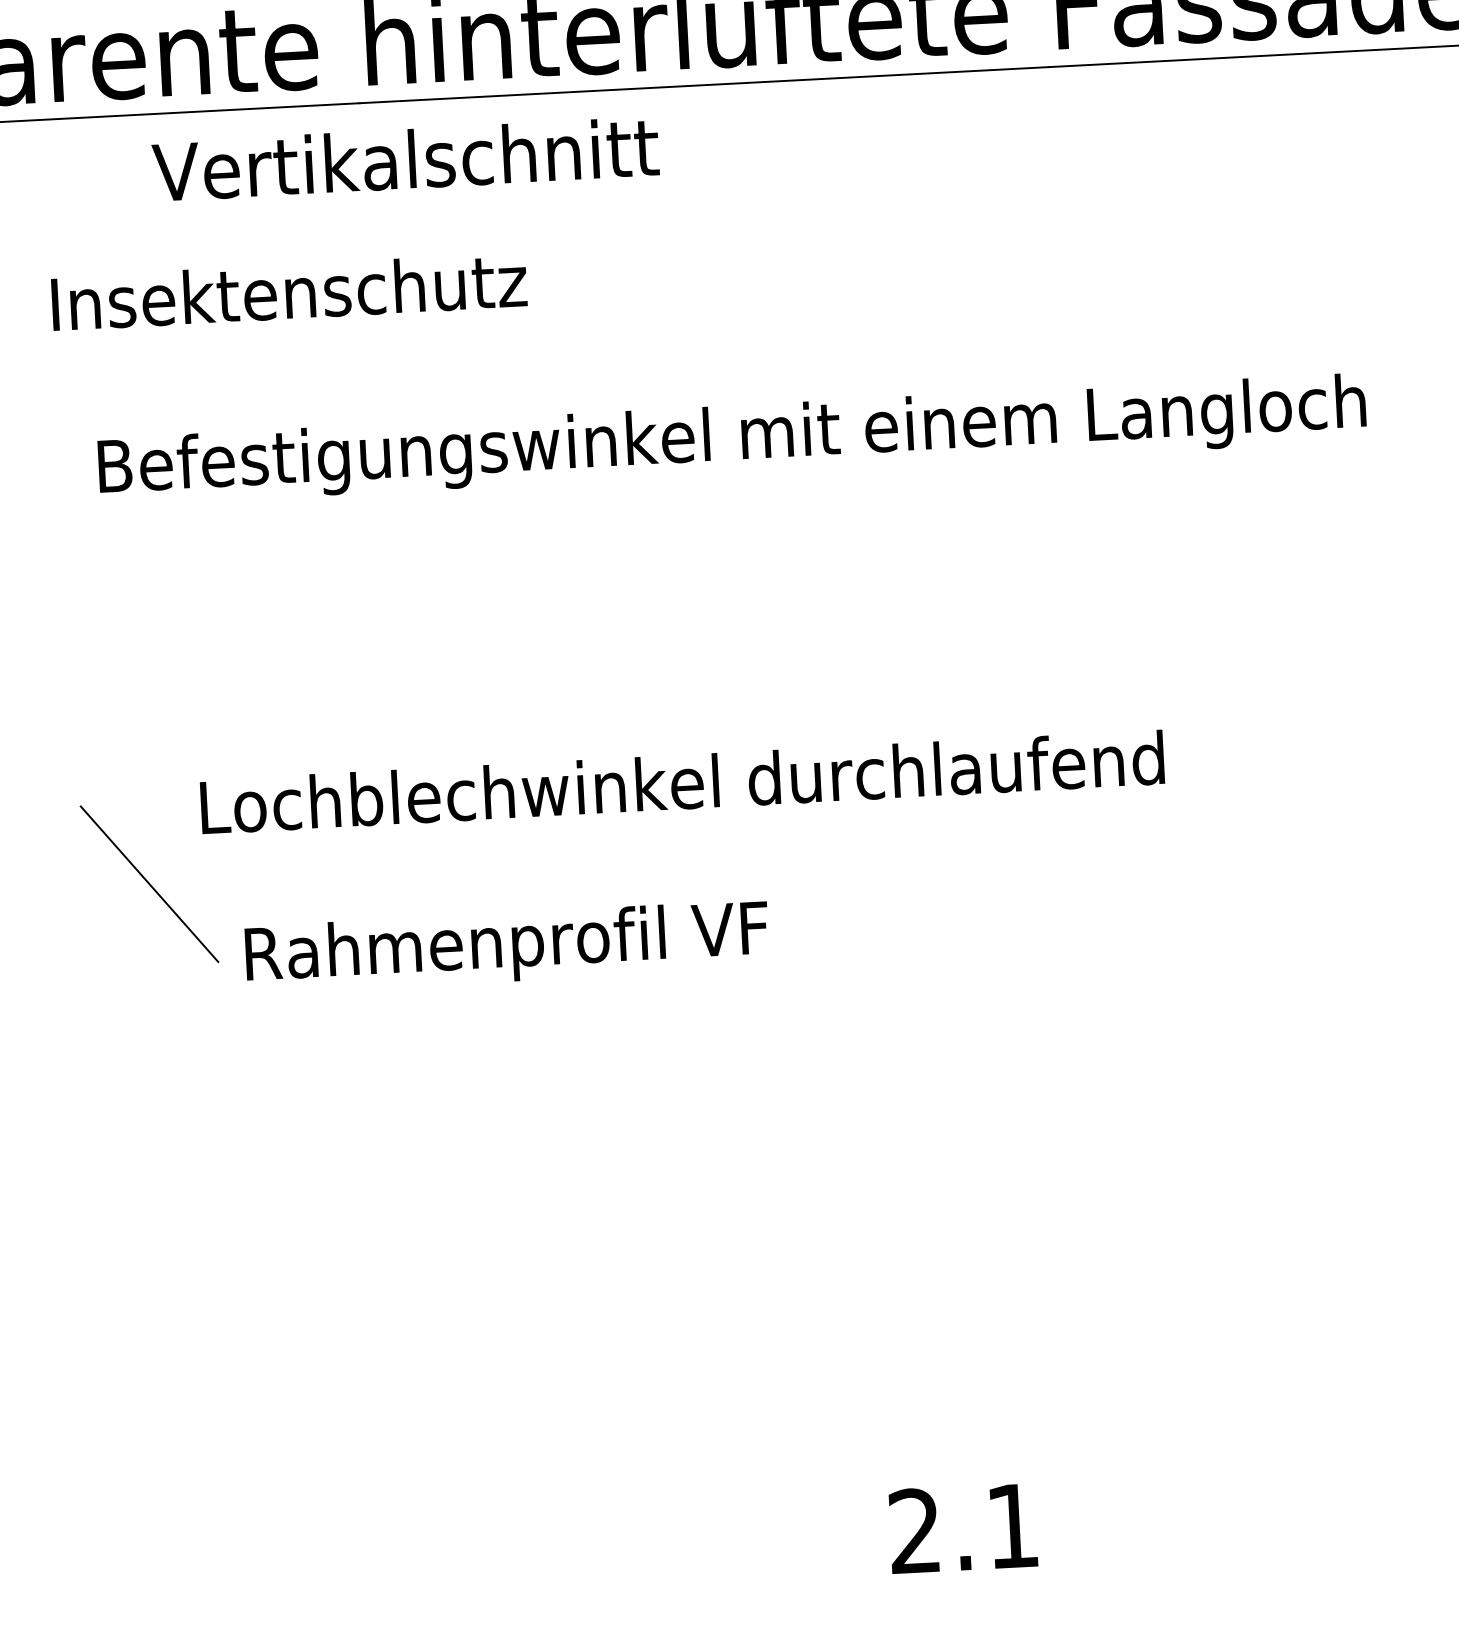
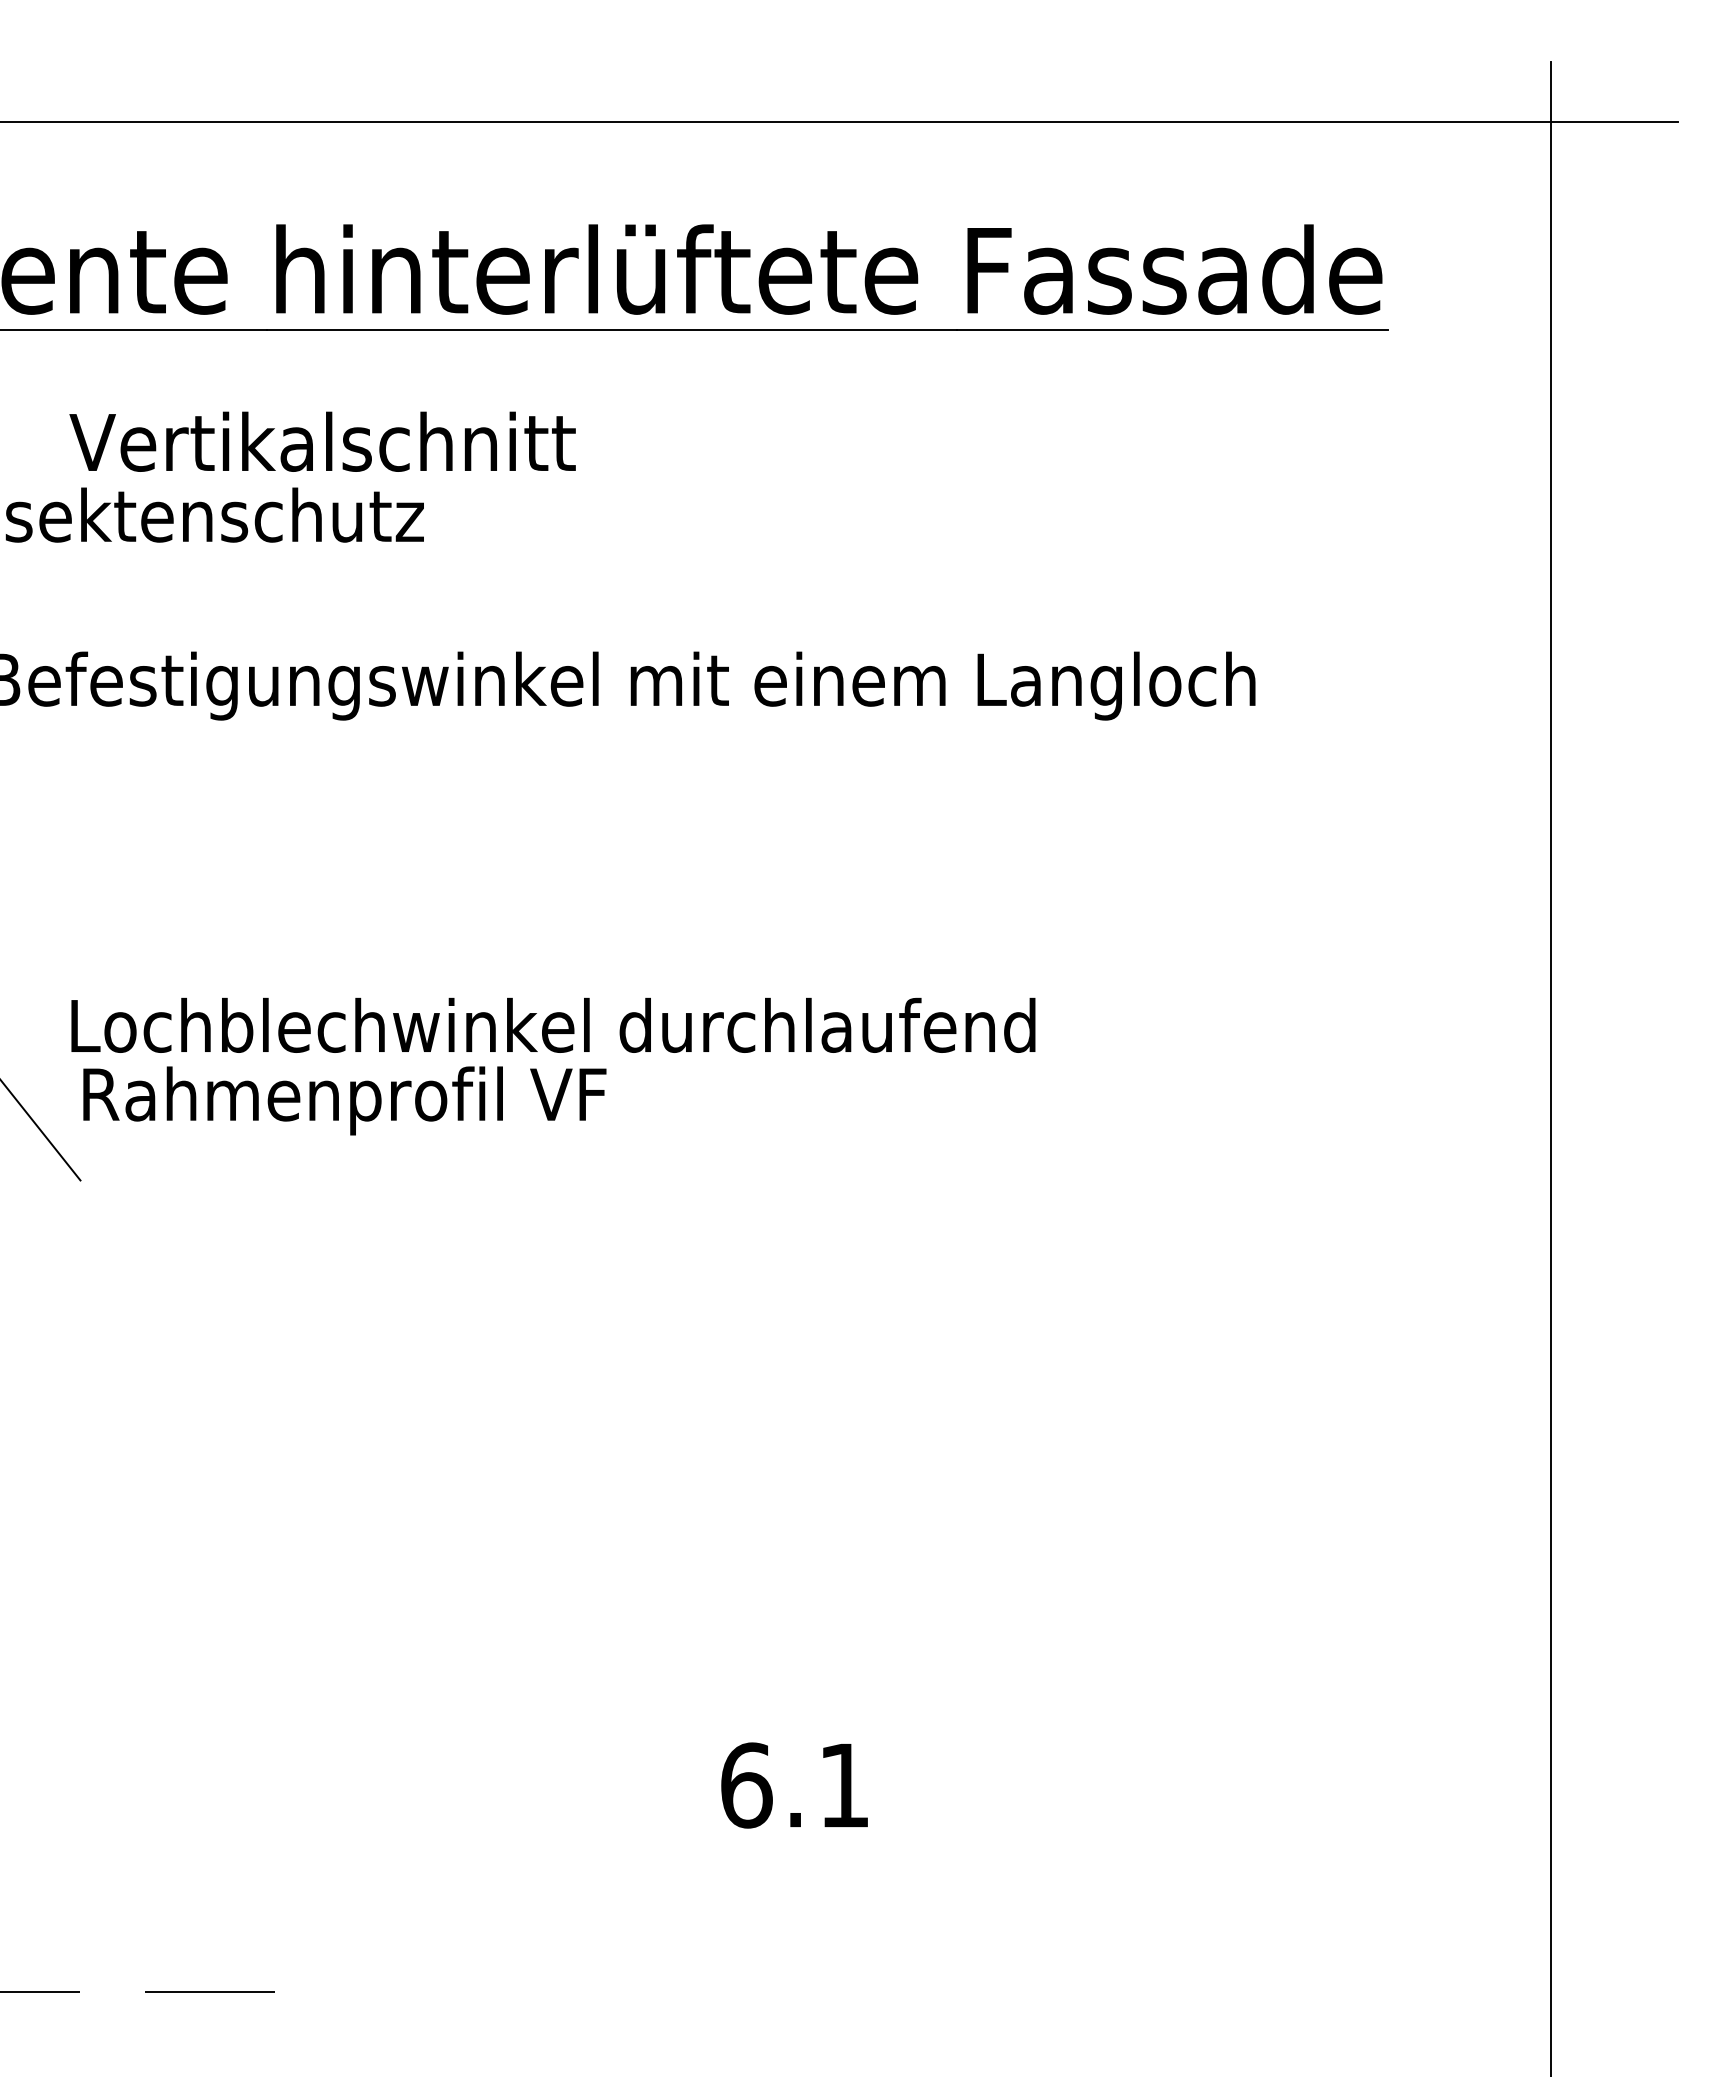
text: (405, 159) -> (322, 441), moved
text: (506, 946) -> (344, 1100), moved
text: (915, 1531) -> (746, 1785), 2.1 -> 6.1

